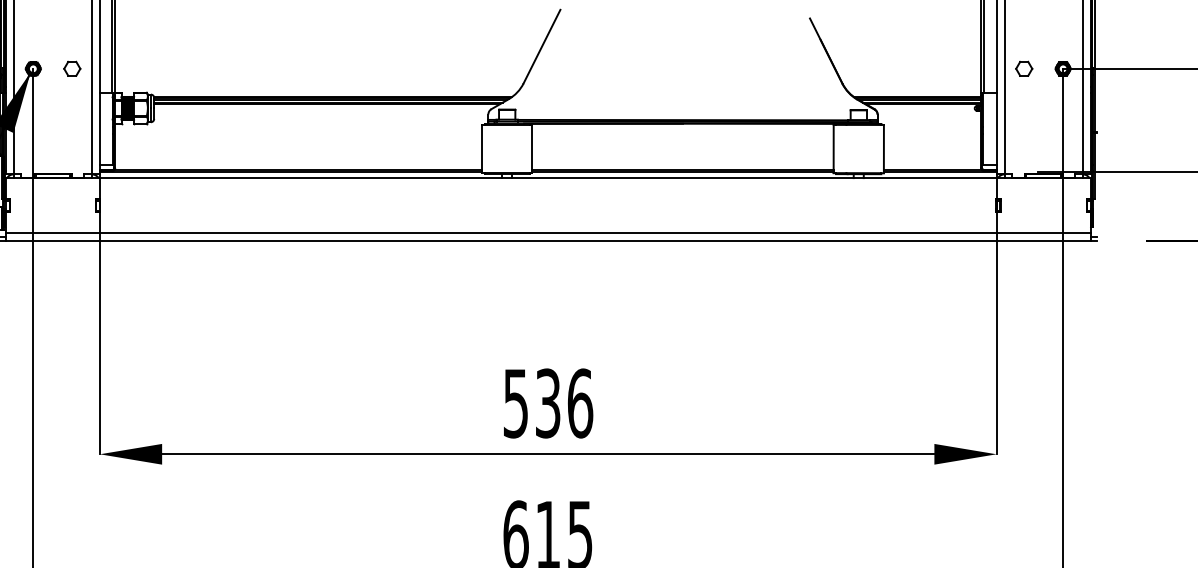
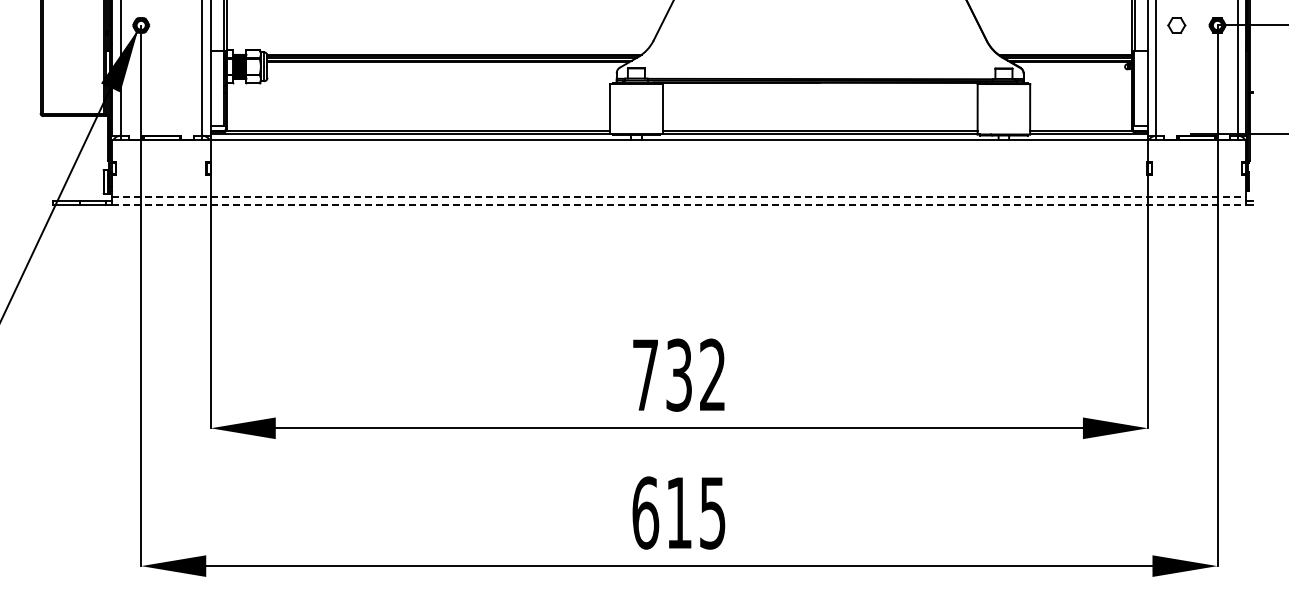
part: (71, 68) -> (181, 25), removed
line: (548, 232) -> (679, 196), solid -> dashed
line: (548, 241) -> (679, 205), solid -> dashed
text: (548, 402) -> (679, 374), 536 -> 732

